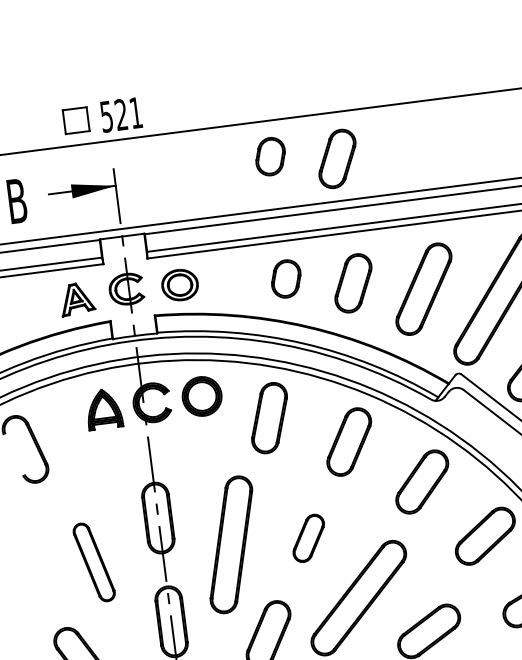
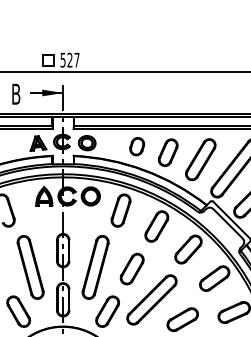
text: (135, 113) -> (76, 60), 521 -> 527
part: (271, 156) -> (137, 88), removed
part: (335, 158) -> (167, 93), removed
part: (307, 537) -> (131, 268), size x1.43
part: (94, 562) -> (30, 267), size x1.67

